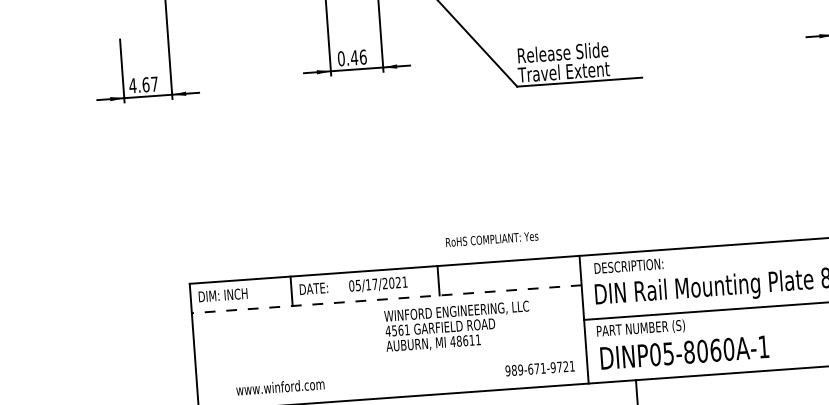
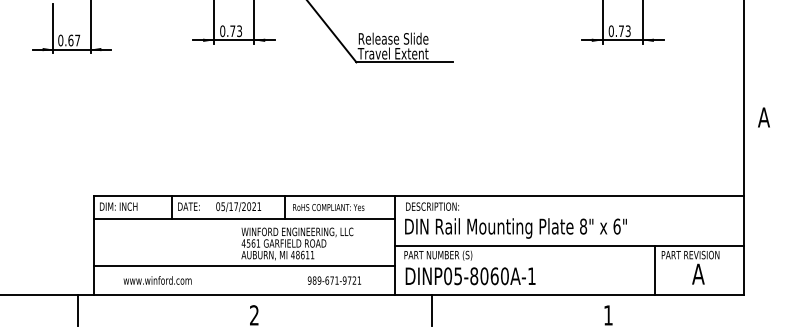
text: (359, 57) -> (236, 31), 0.46 -> 0.73
text: (132, 85) -> (60, 40), 4.67 -> 0.67
text: (491, 239) -> (328, 207), moved
line: (386, 298) -> (244, 218), dashed -> solid
line: (391, 359) -> (244, 265), added
text: (540, 368) -> (334, 280), moved

